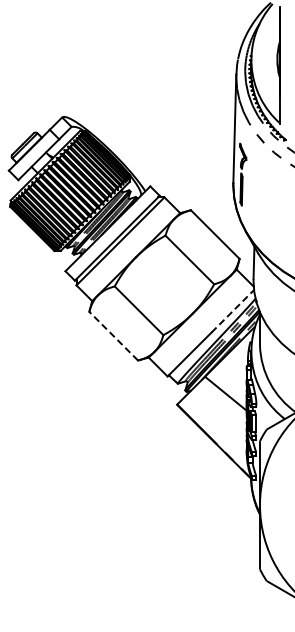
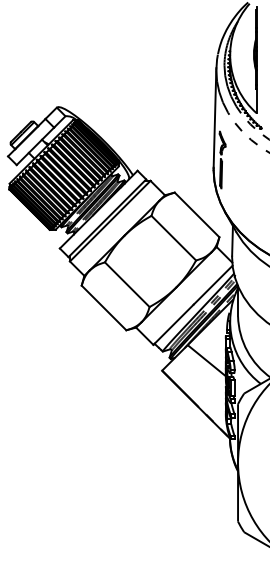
line: (232, 311) -> (212, 285), dashed -> solid
line: (113, 335) -> (103, 307), dashed -> solid

